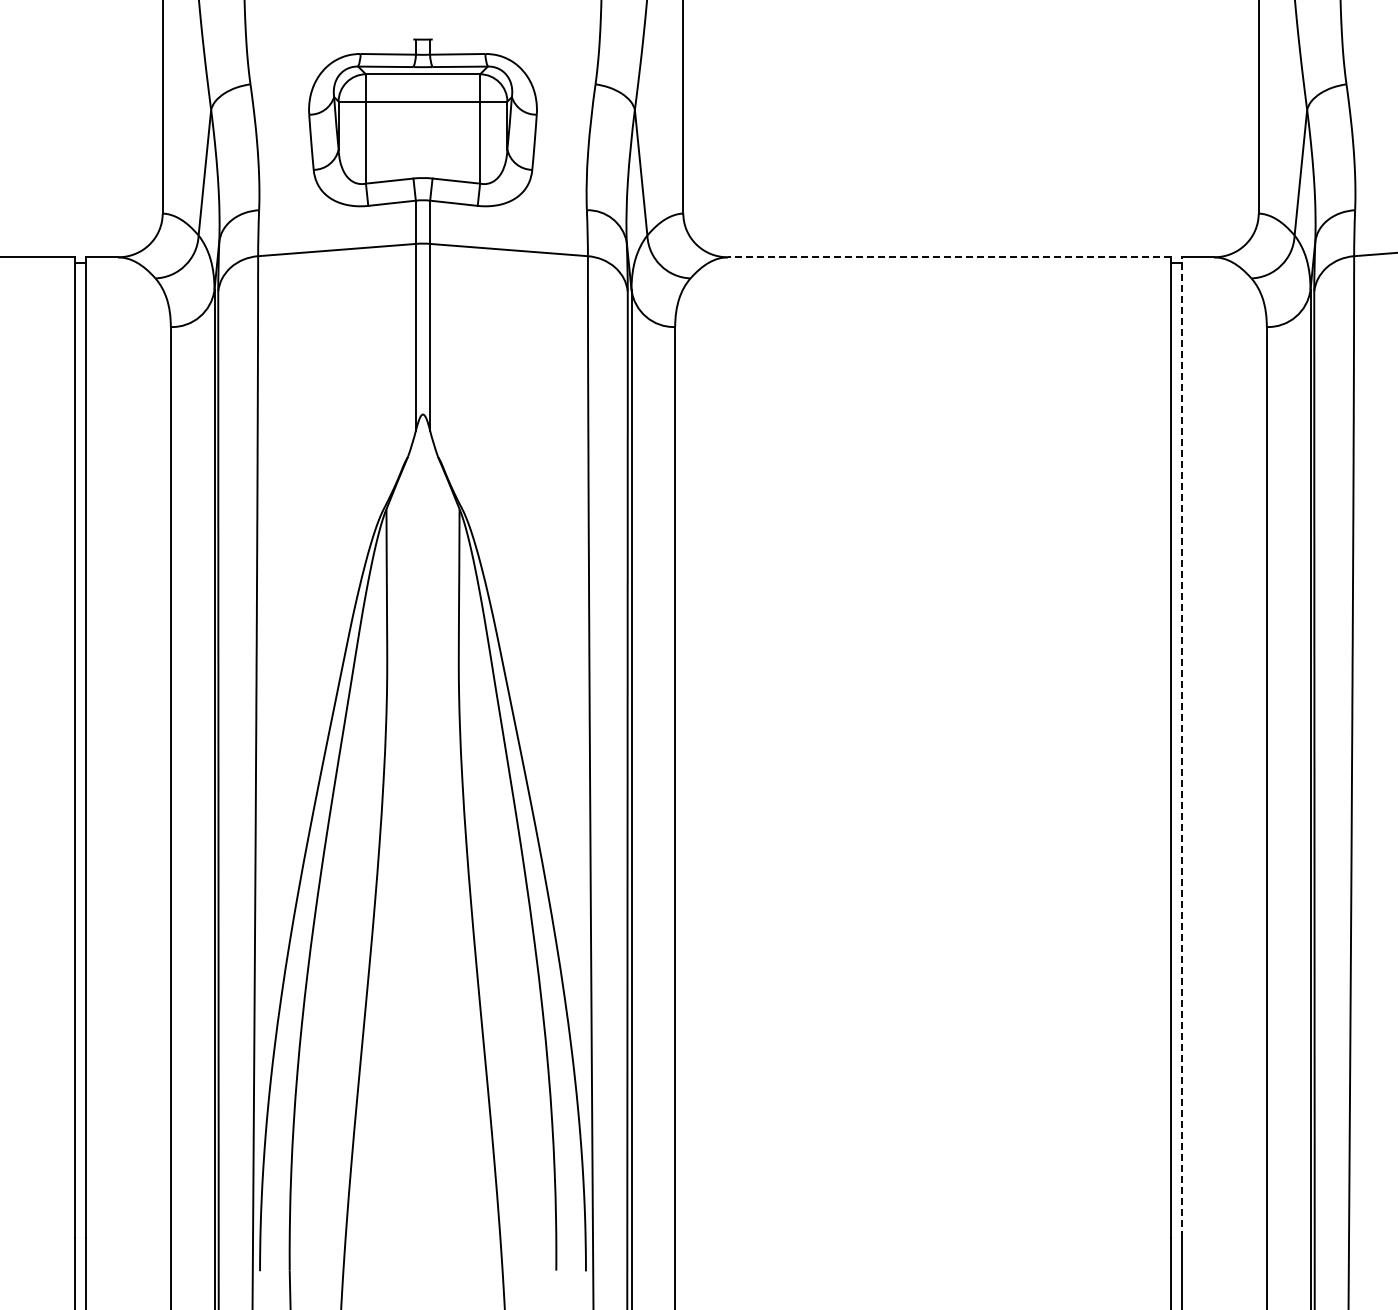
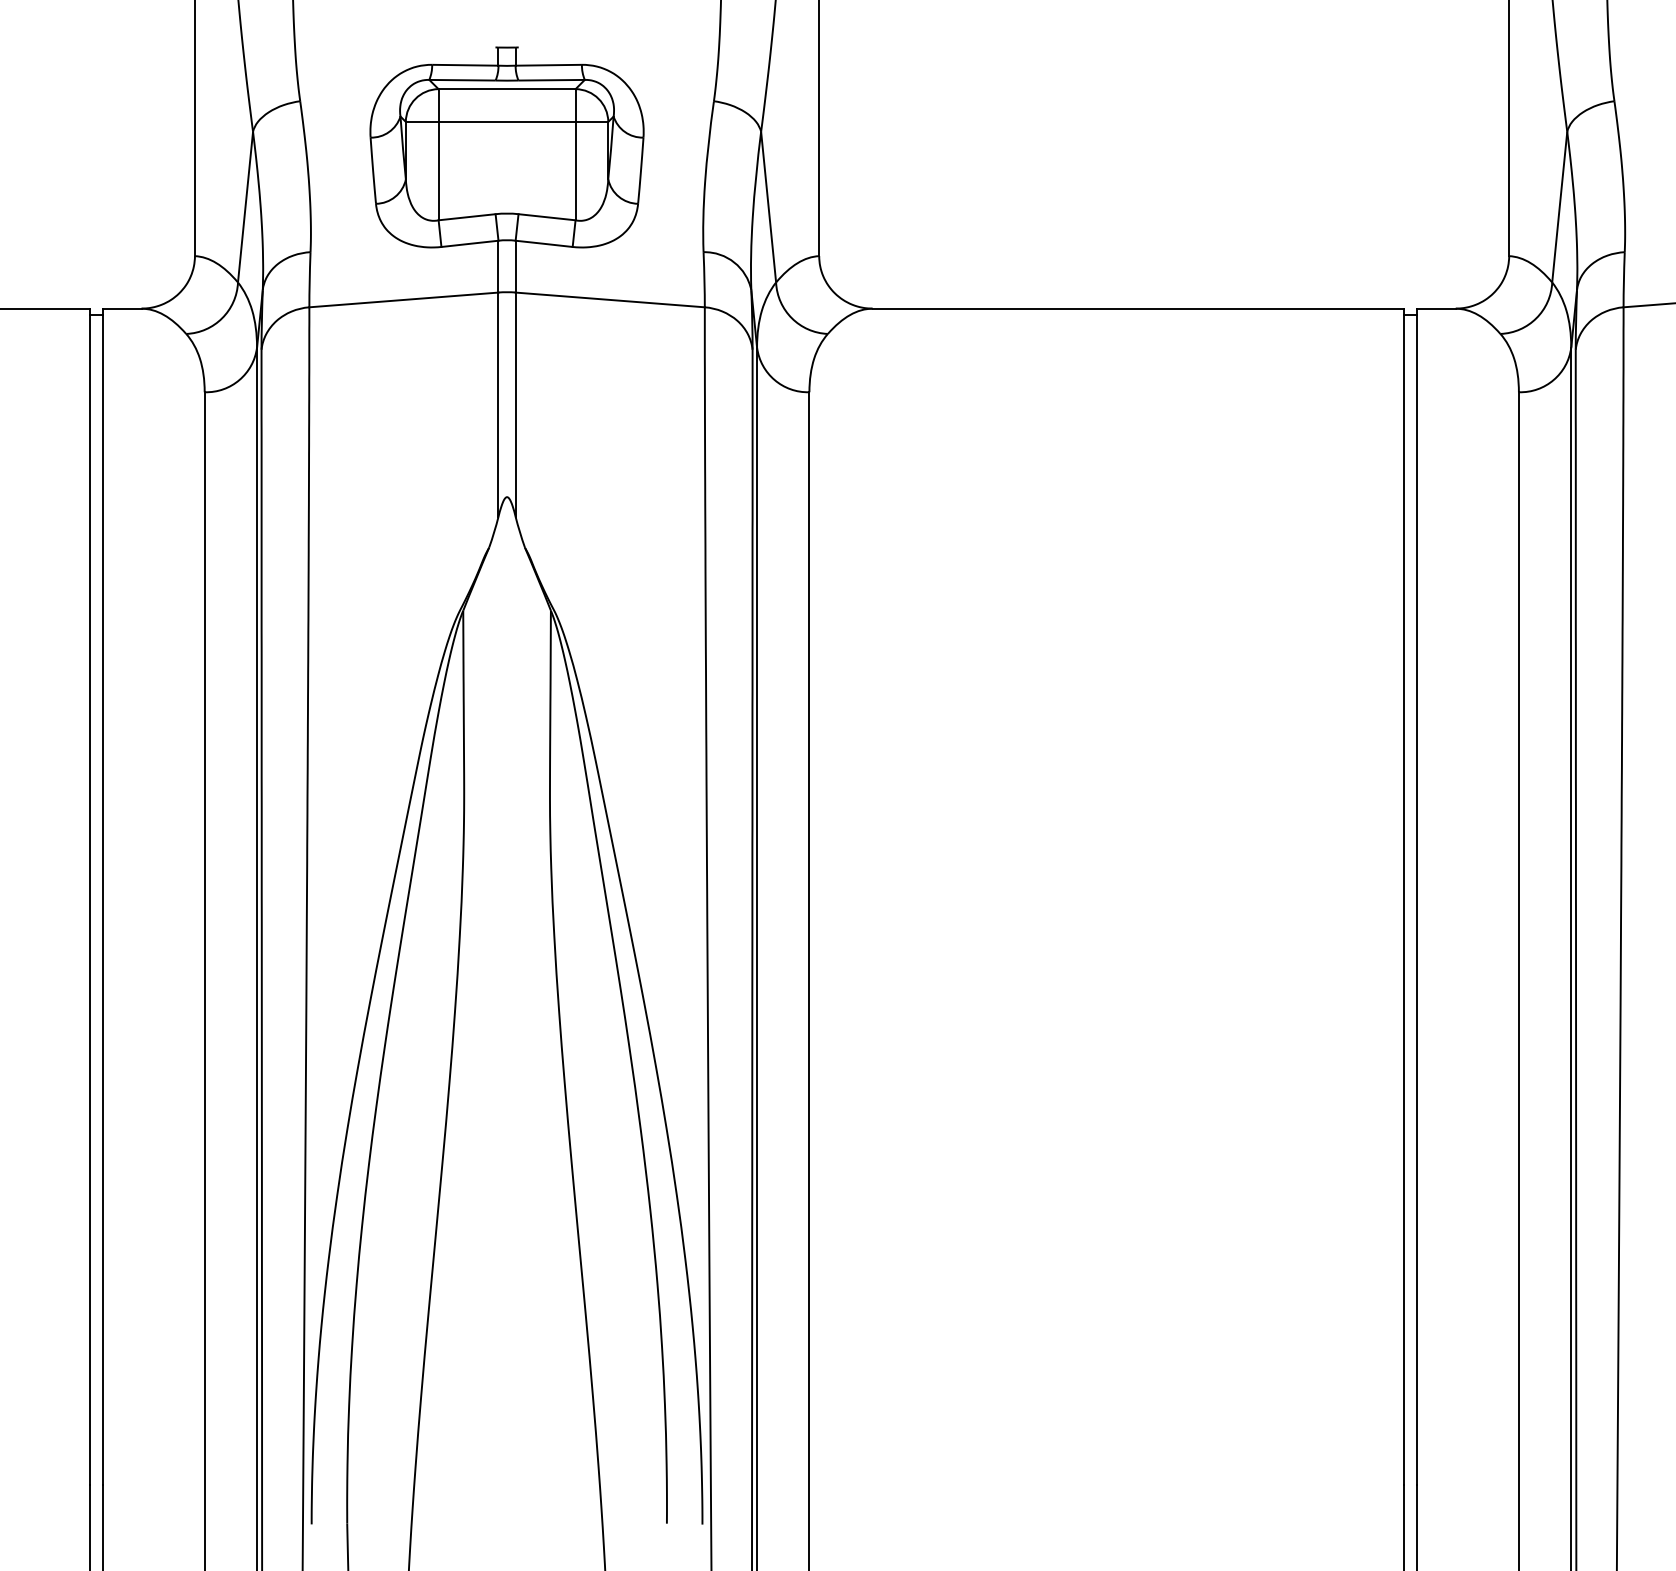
line: (949, 257) -> (1138, 308), dashed -> solid
line: (1182, 747) -> (1417, 896), dashed -> solid

